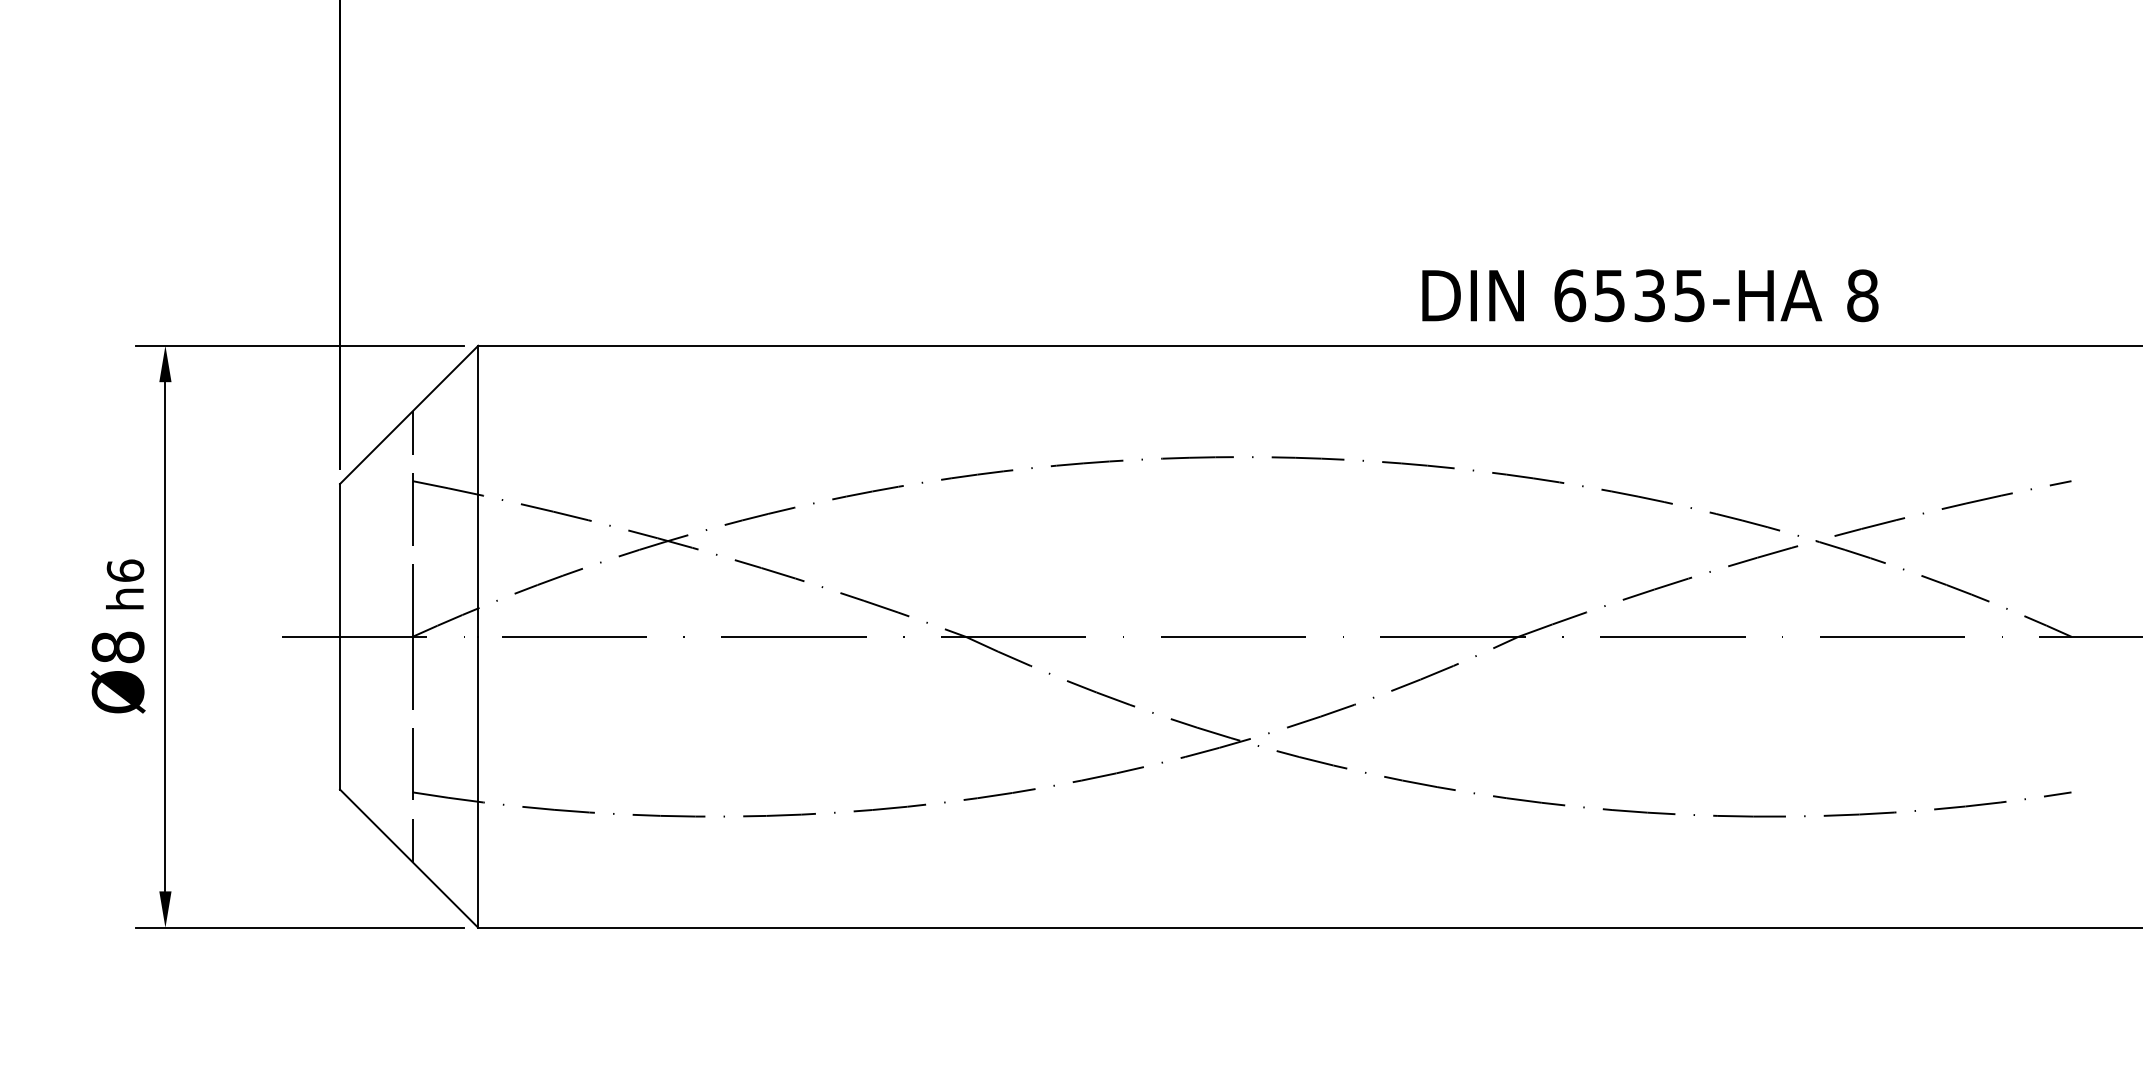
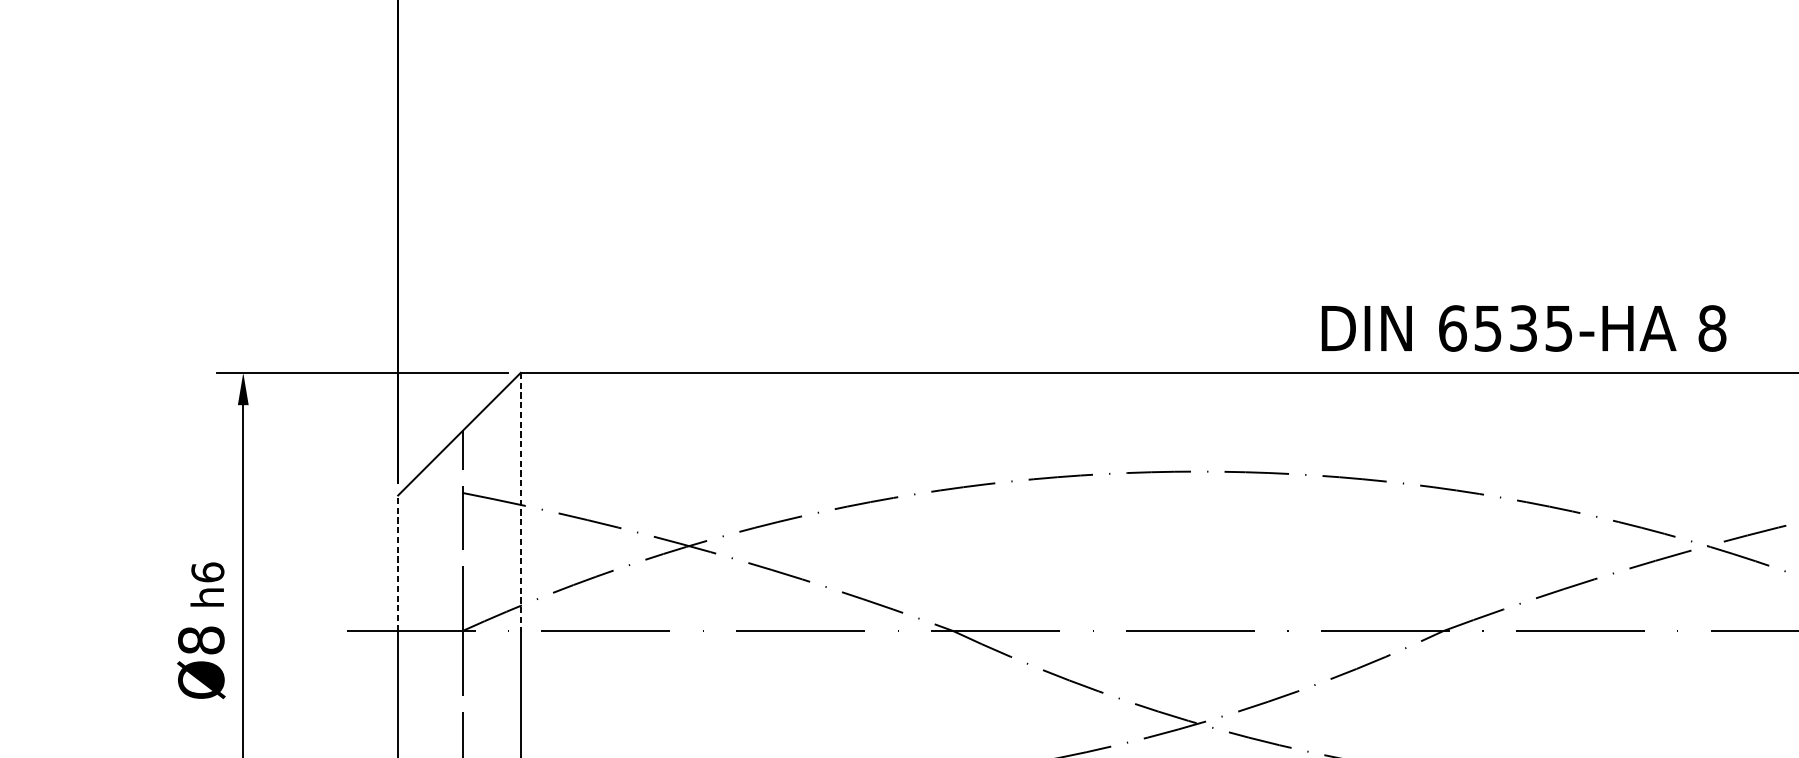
text: (1650, 295) -> (1524, 328), moved
line: (478, 491) -> (520, 502), solid -> dashed
line: (340, 559) -> (398, 562), solid -> dashed

